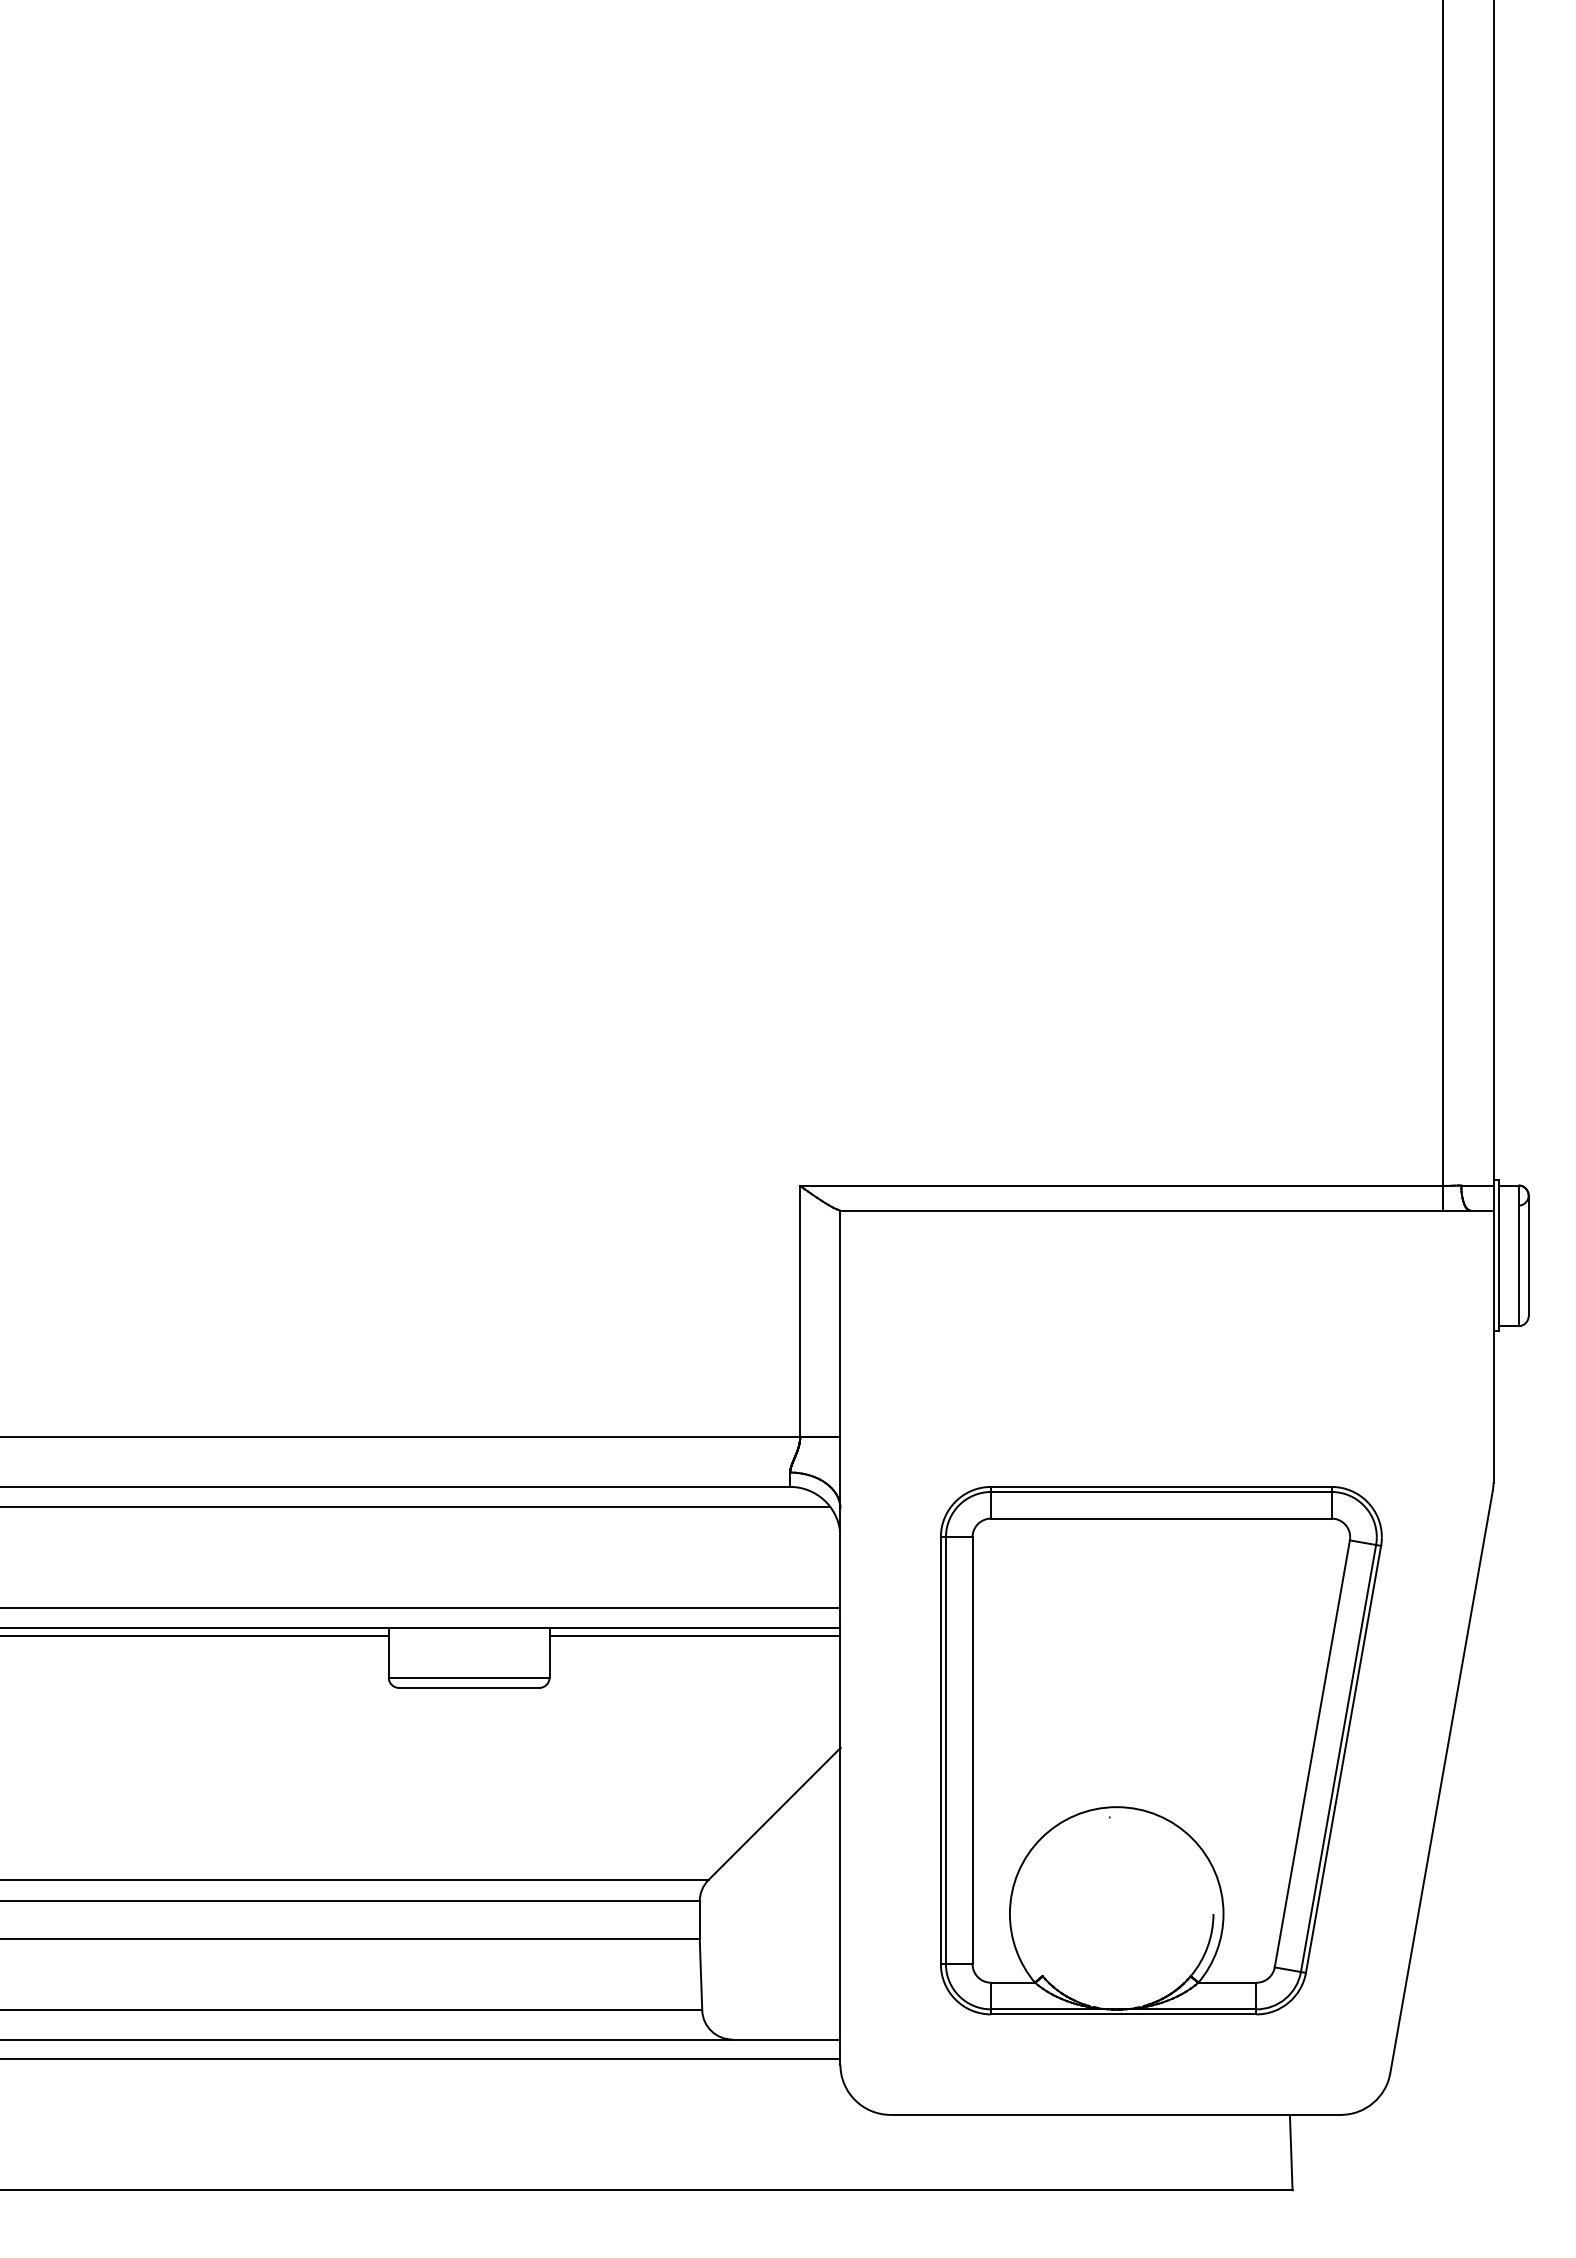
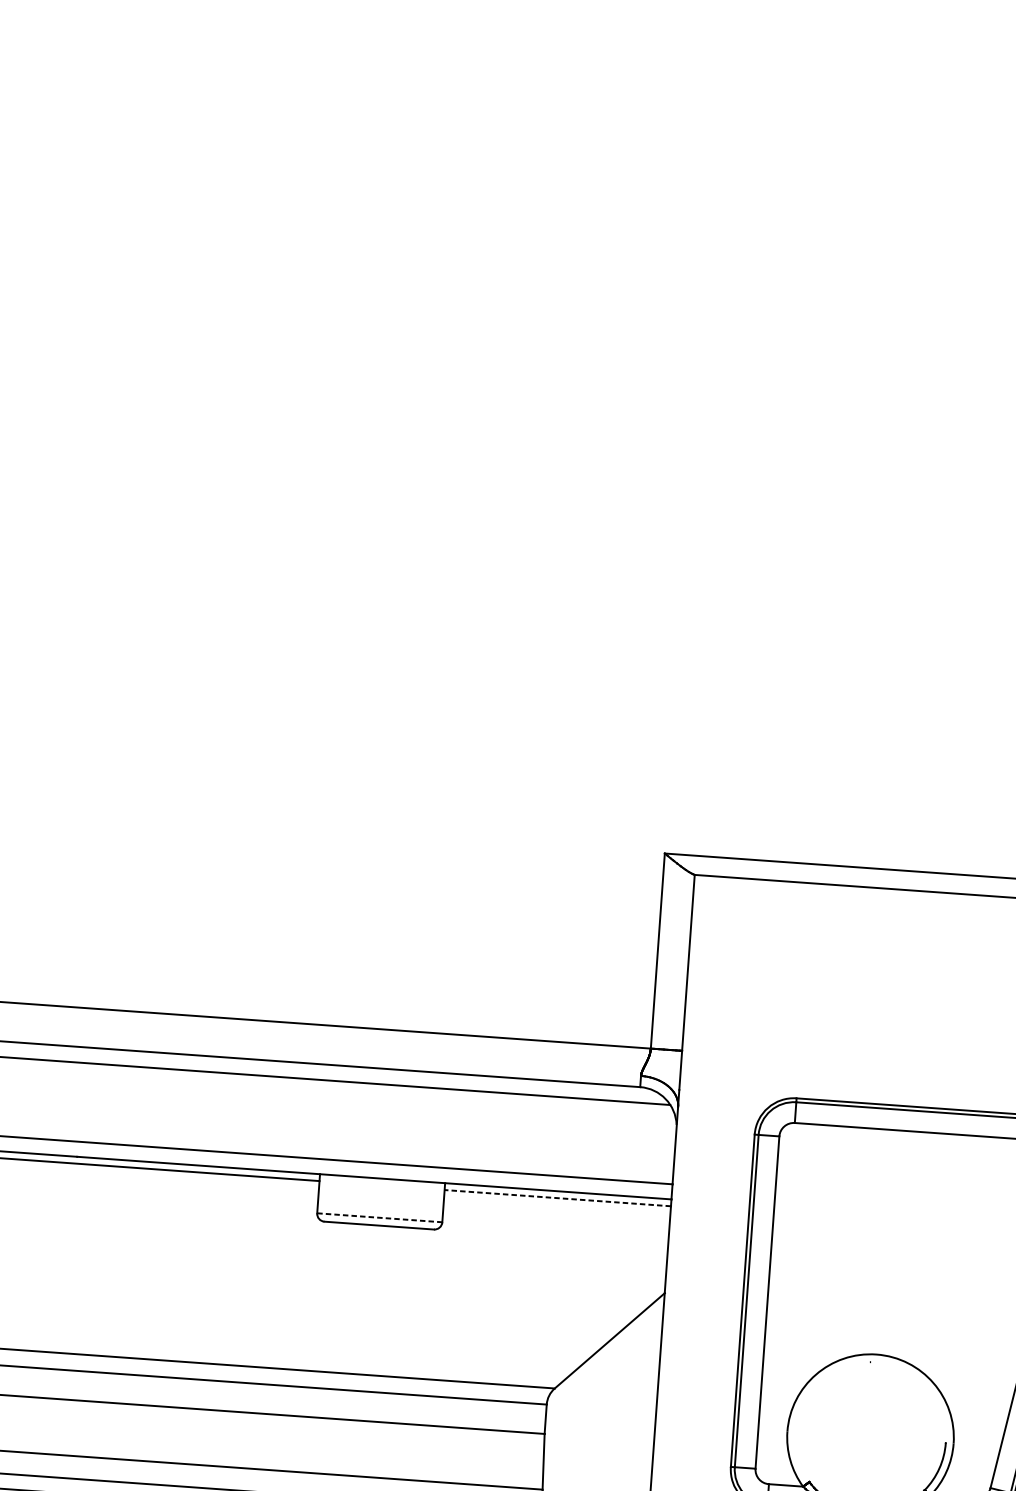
line: (694, 1636) -> (557, 1198), solid -> dashed
line: (469, 1677) -> (380, 1217), solid -> dashed

